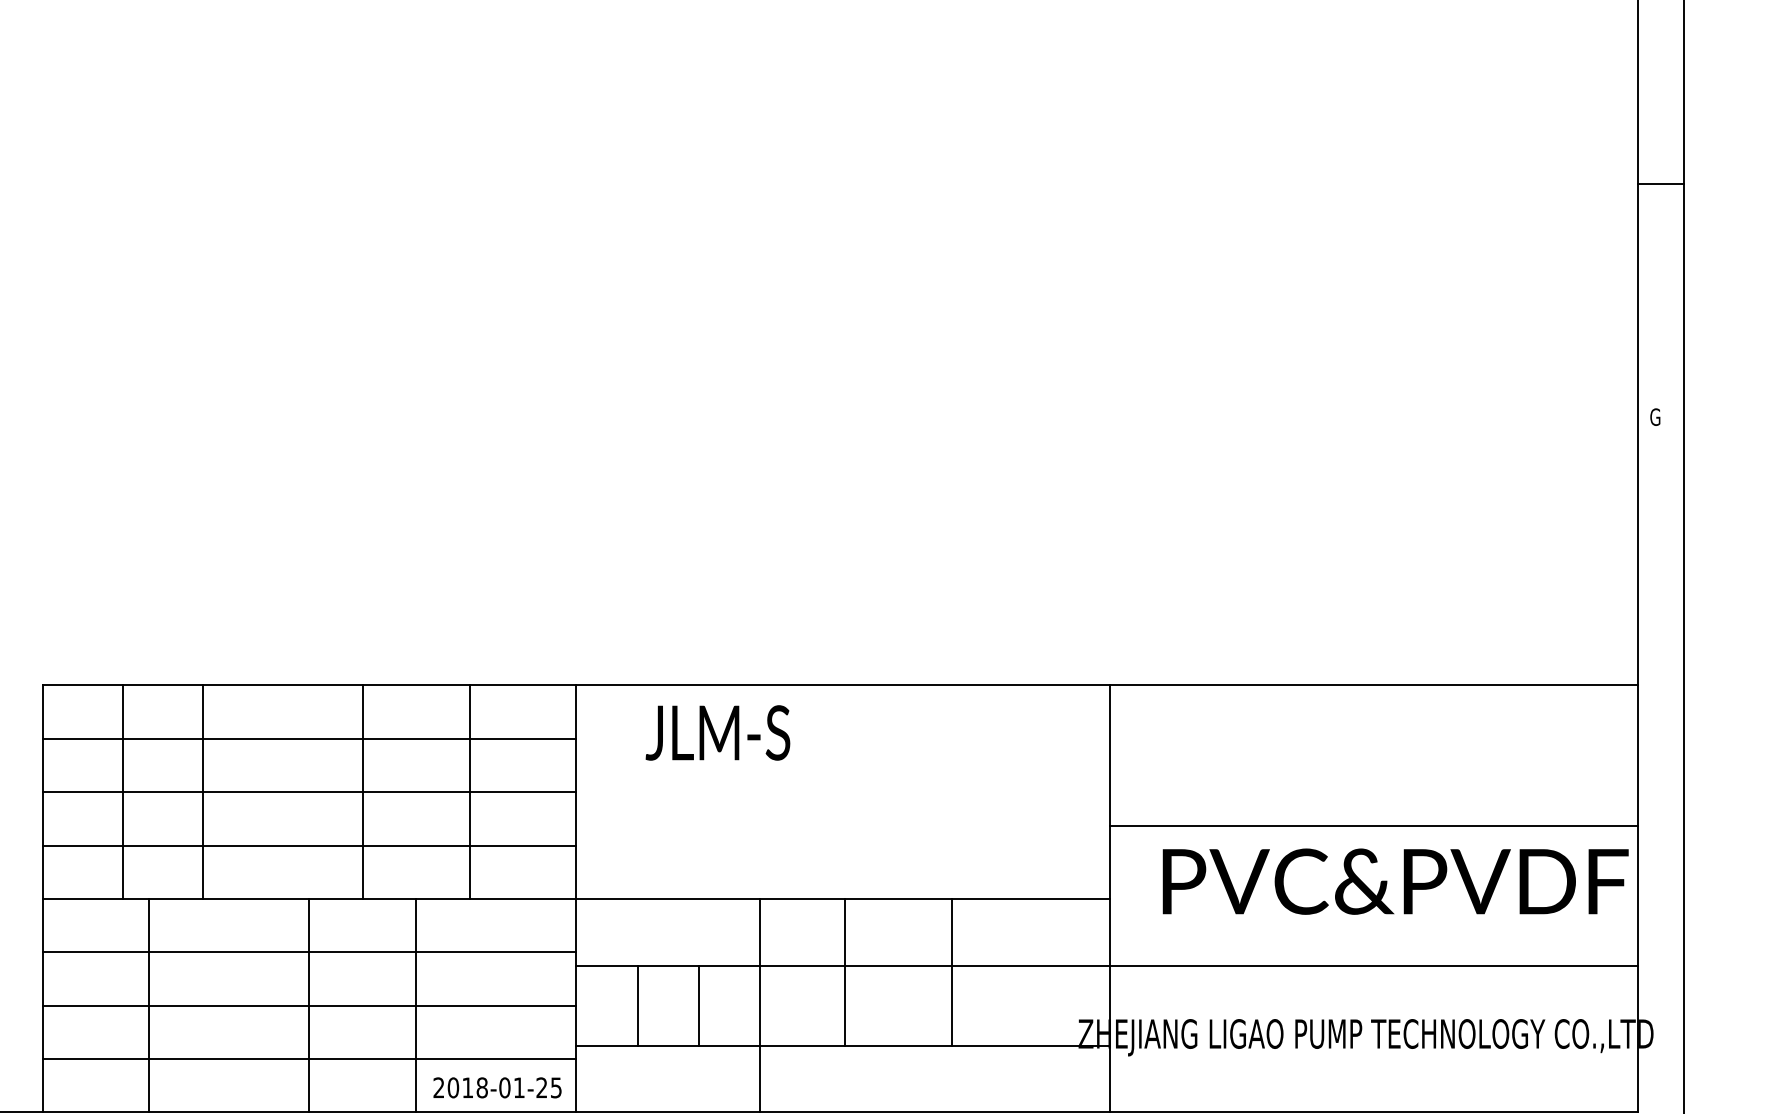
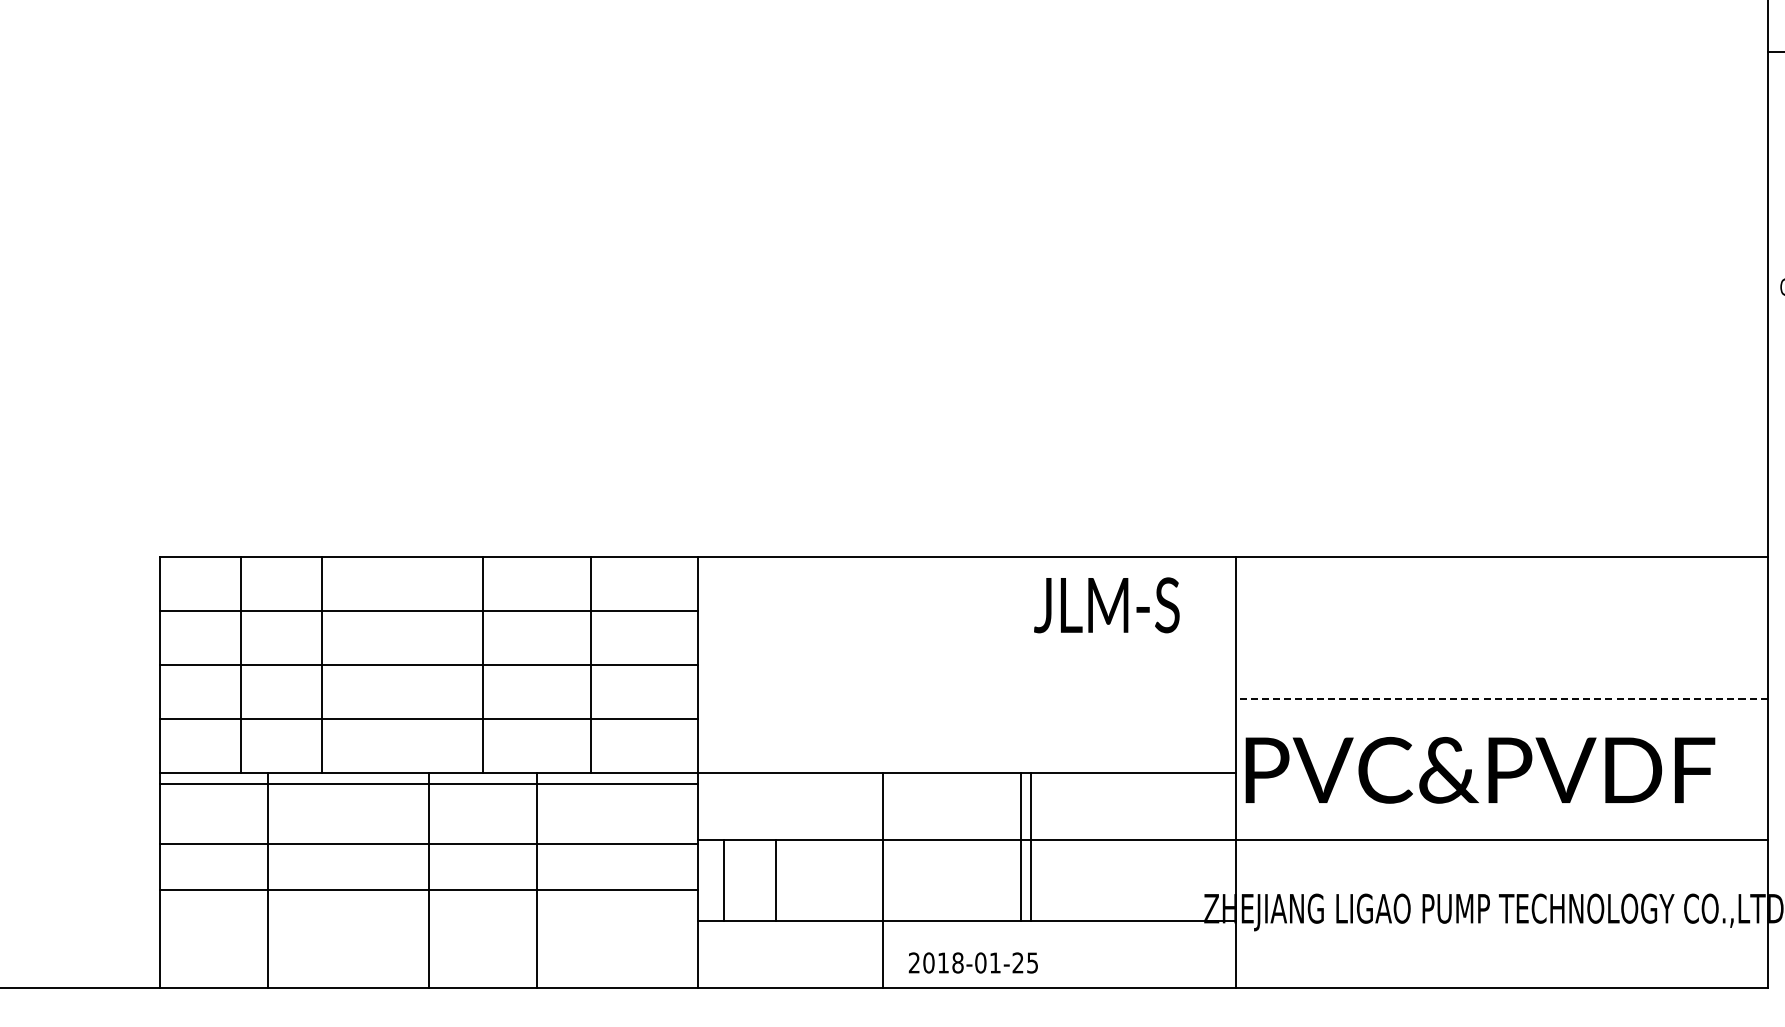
text: (717, 732) -> (1106, 604), moved
line: (1374, 825) -> (1502, 698), solid -> dashed
text: (1395, 881) -> (1480, 770), moved
line: (309, 952) -> (429, 784), moved
line: (845, 971) -> (1031, 845), moved
line: (952, 971) -> (1020, 845), moved
line: (309, 1005) -> (429, 843), moved
line: (637, 1005) -> (723, 879), moved
line: (698, 1005) -> (775, 879), moved
line: (309, 1059) -> (429, 890), moved
text: (497, 1087) -> (973, 962), moved

